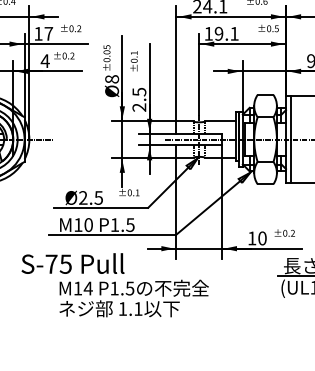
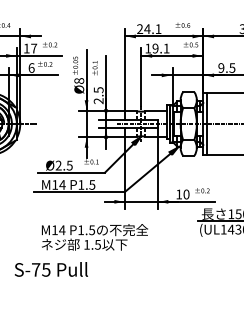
text: (45, 60) -> (31, 67), 4 -> 6
text: (88, 224) -> (62, 184), M10 -> M14
text: (71, 263) -> (50, 269), moved
text: (137, 308) -> (97, 244), 1.1 -> 1.5

